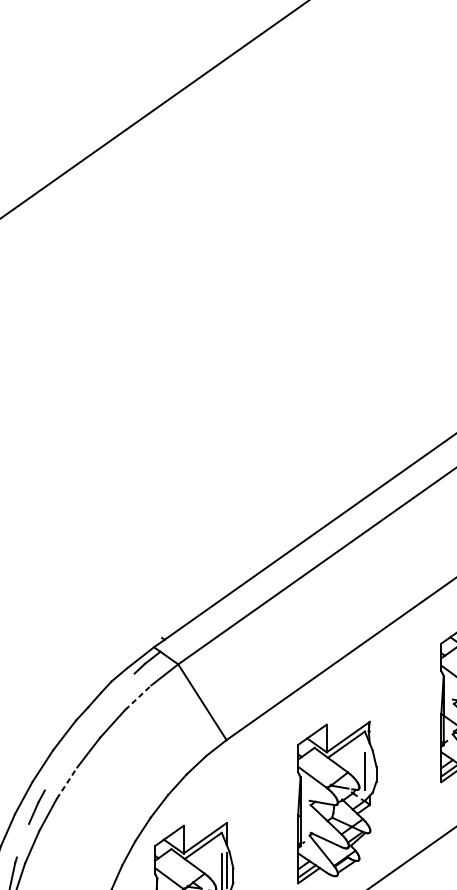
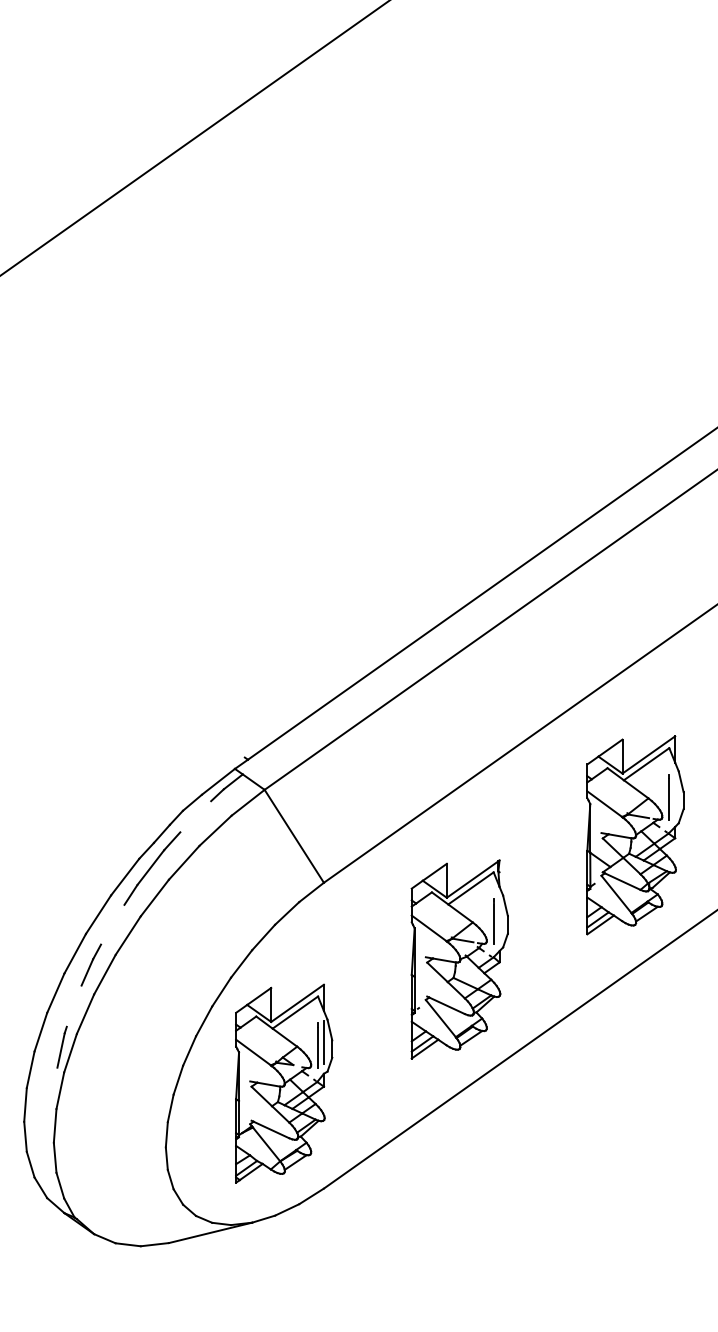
line: (138, 697) -> (215, 830), dashed -> solid
part: (86, 728) -> (152, 868), added
line: (67, 783) -> (128, 935), dashed -> solid

